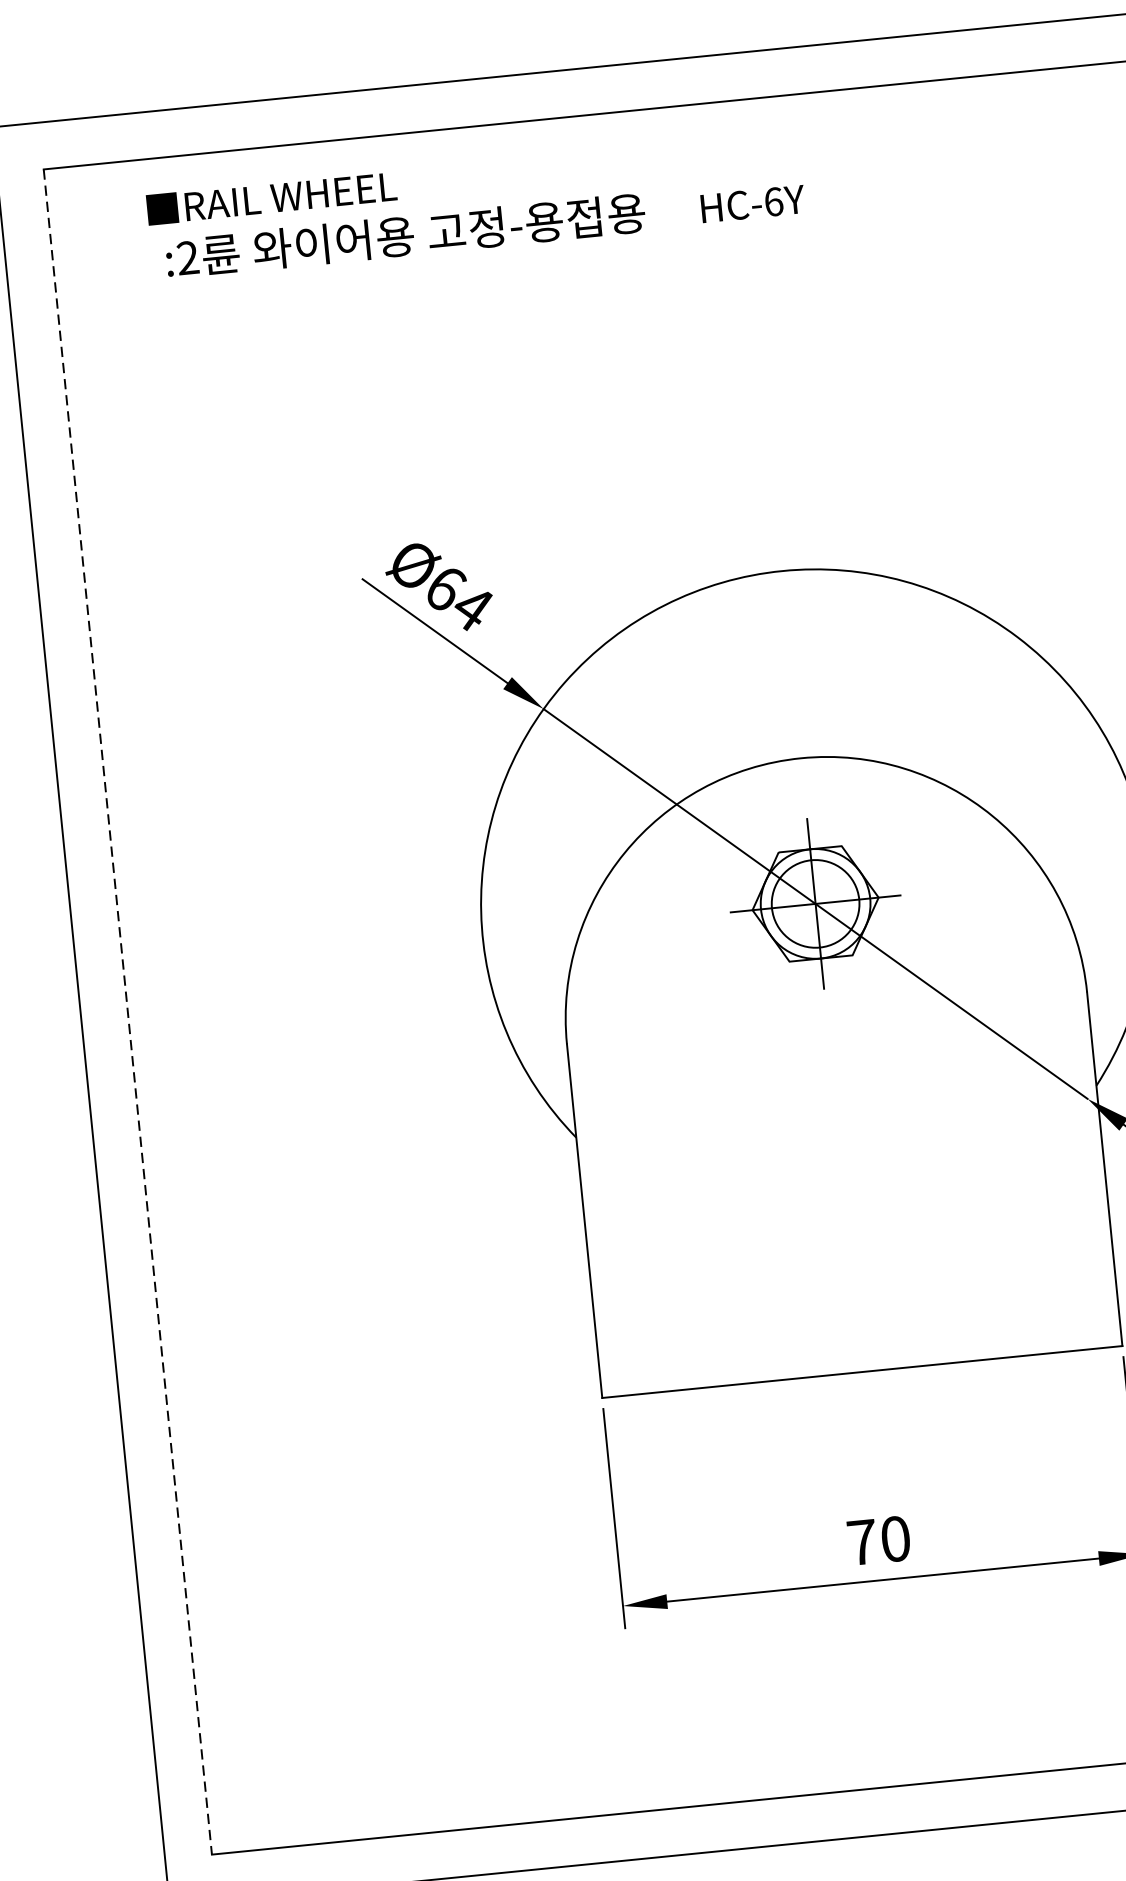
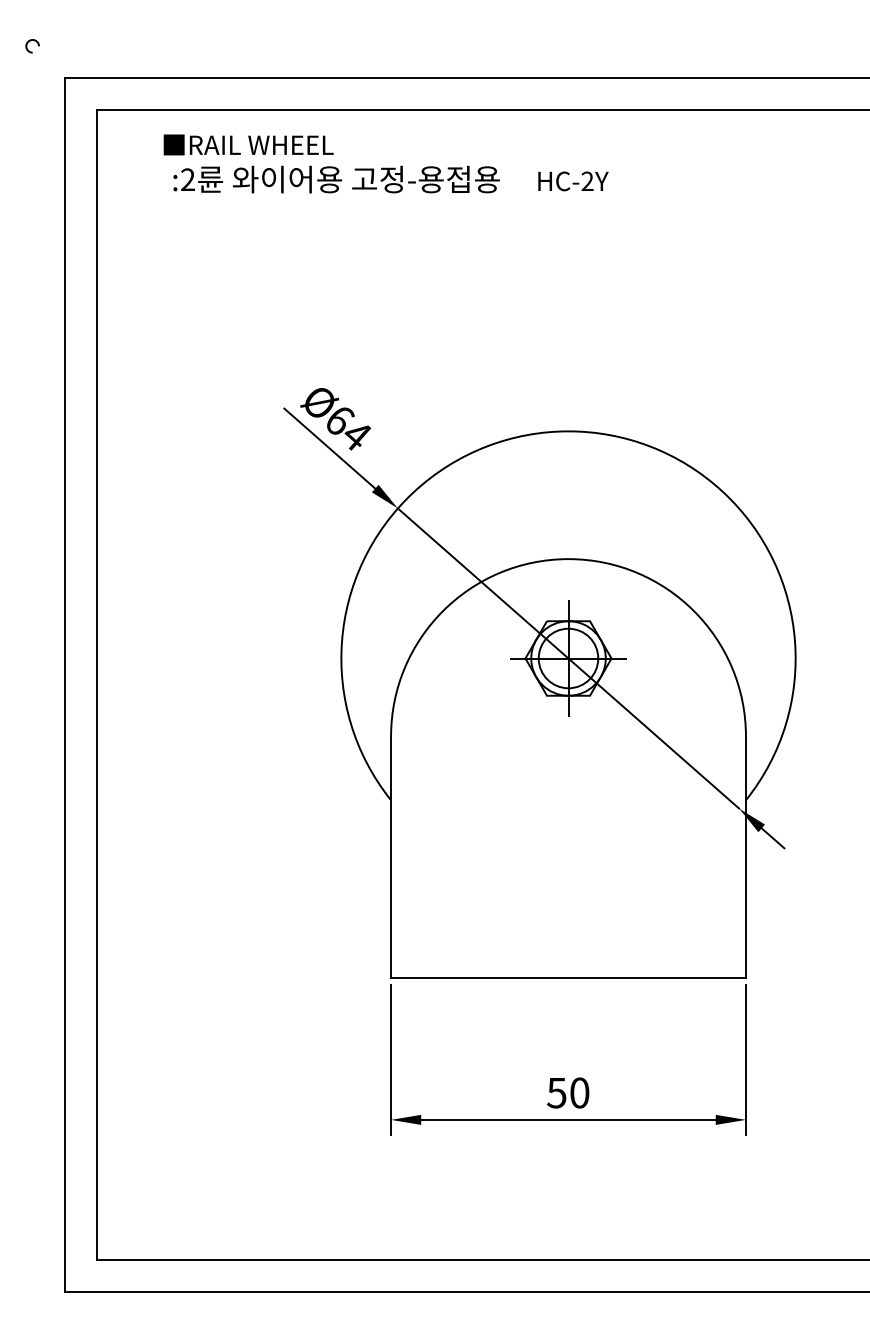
text: (773, 202) -> (587, 181), HC-6Y -> HC-2Y
line: (127, 1012) -> (96, 685), dashed -> solid
text: (861, 1543) -> (556, 1093), 70 -> 50

